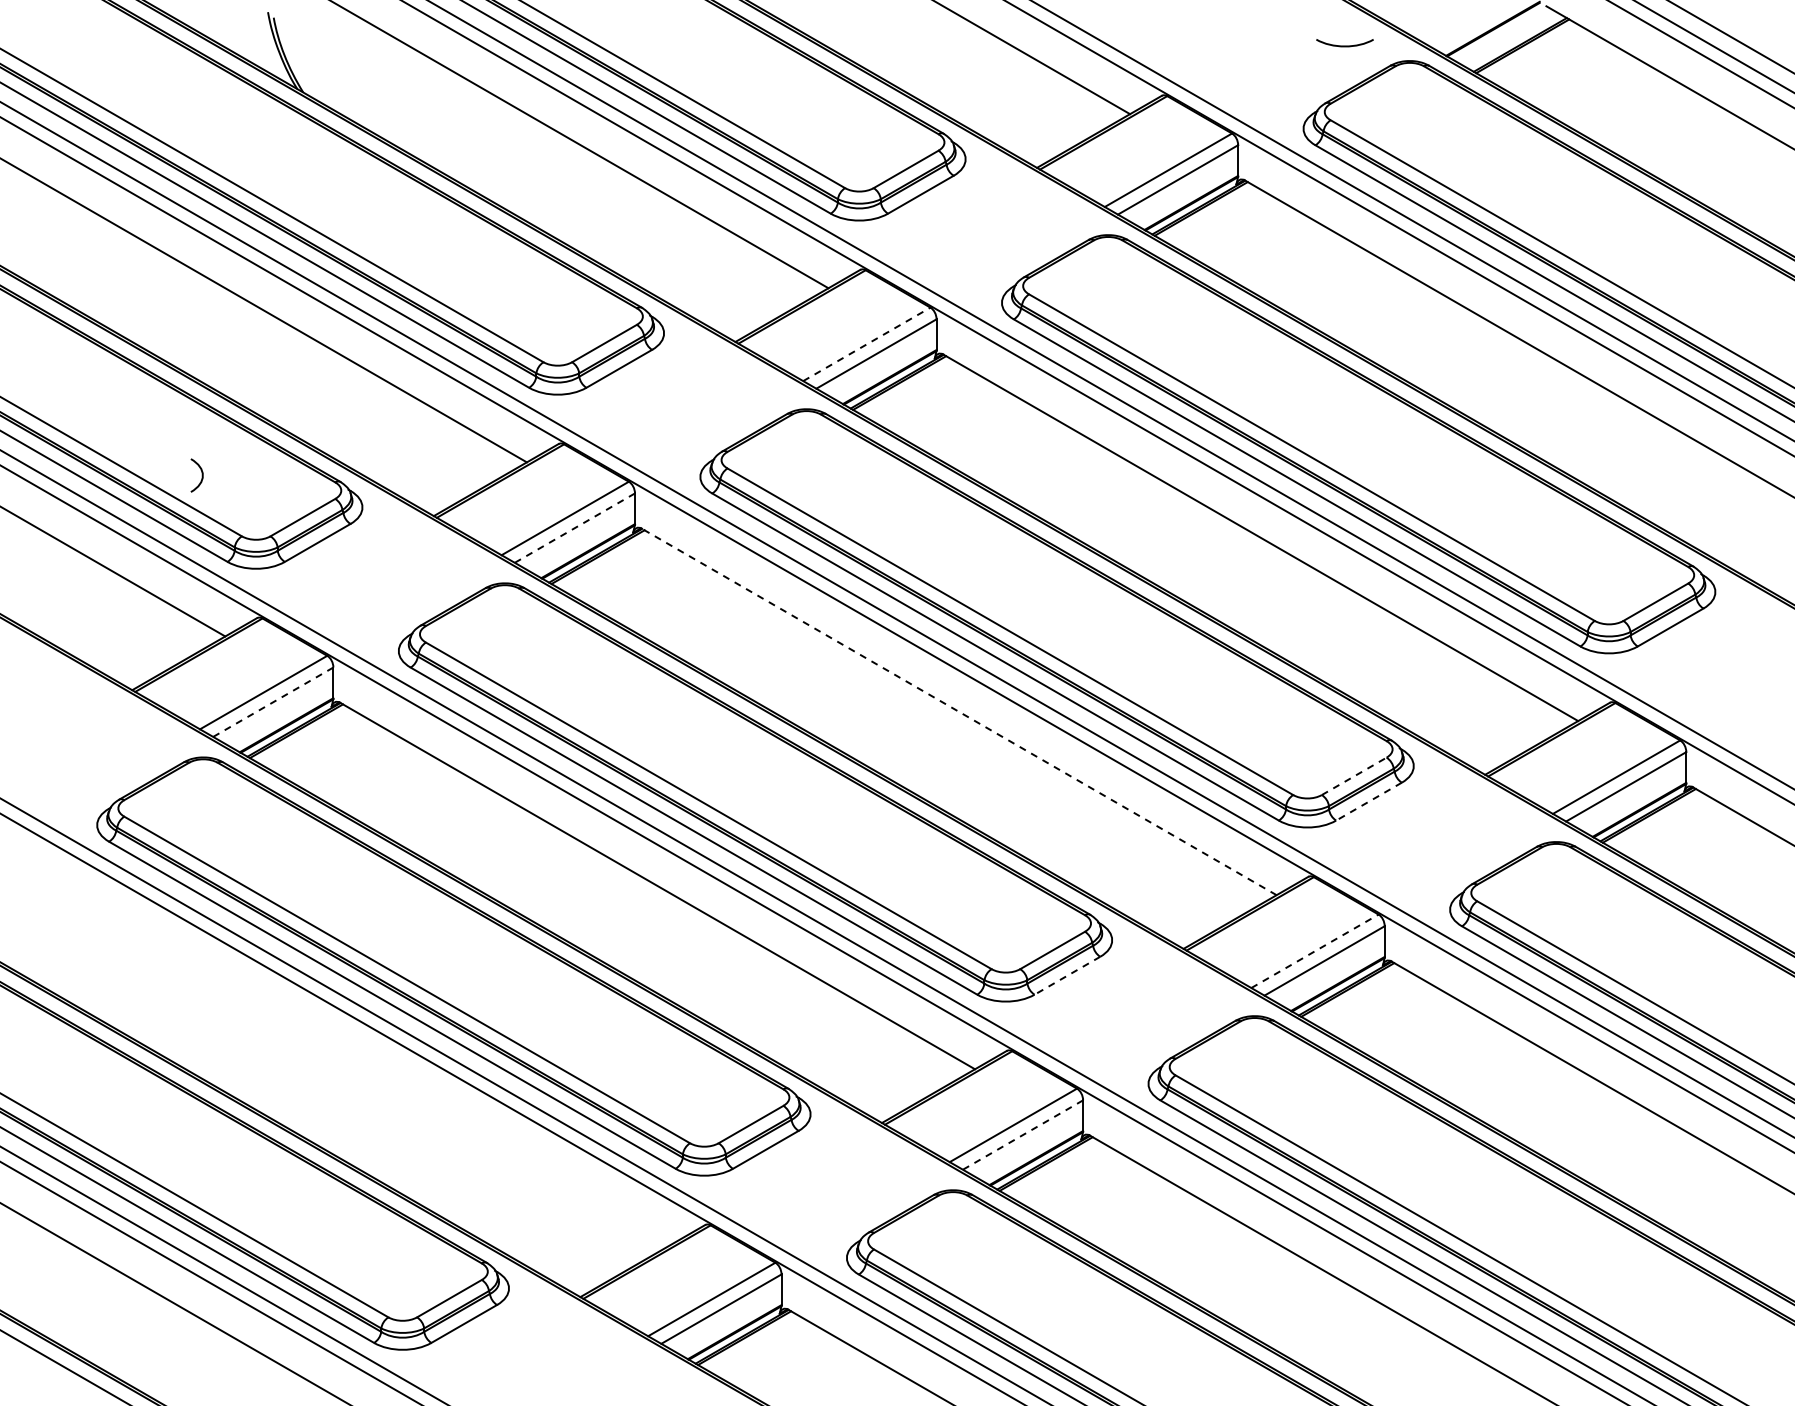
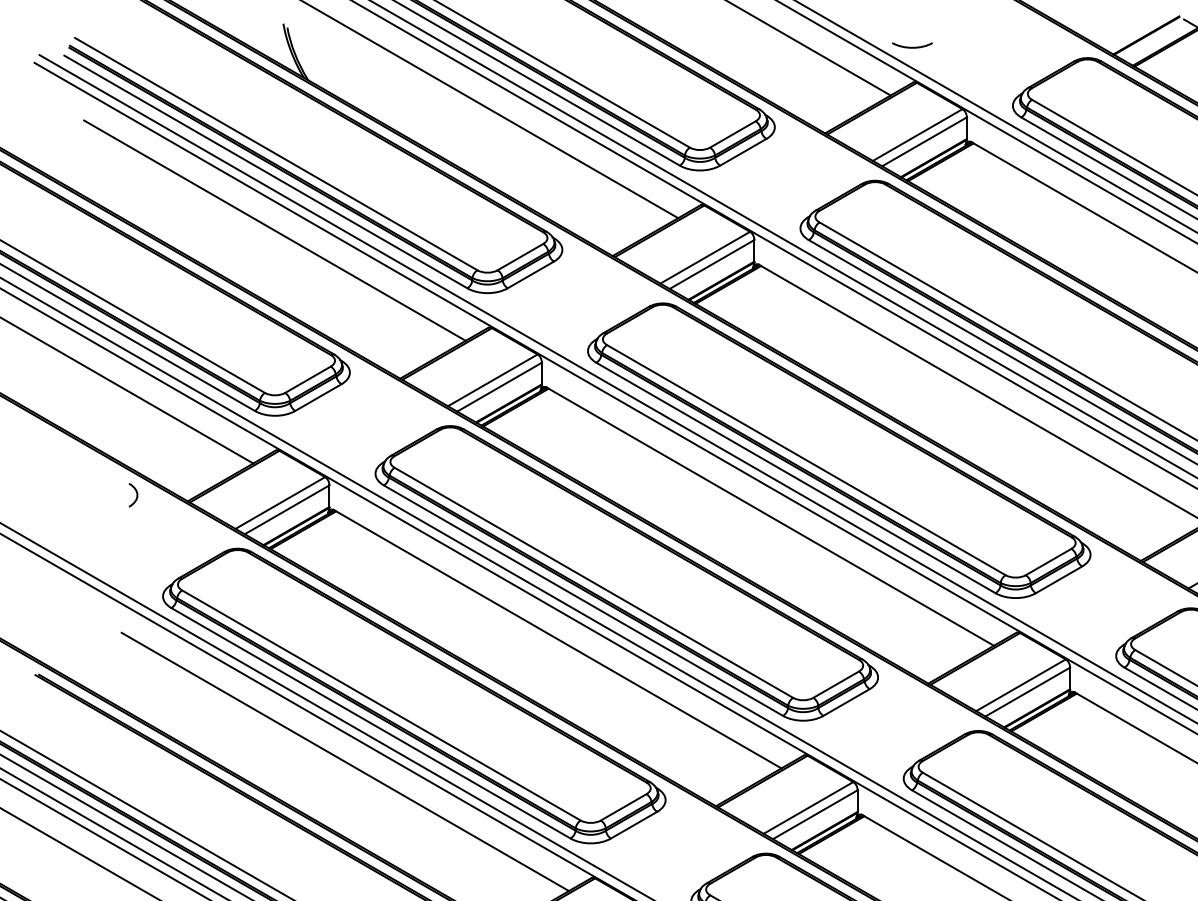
curve: (1344, 45) -> (912, 47), moved
line: (867, 344) -> (705, 257), dashed -> solid
curve: (201, 475) -> (136, 495), moved
line: (574, 528) -> (499, 387), dashed -> solid
line: (272, 702) -> (286, 510), dashed -> solid
line: (959, 711) -> (770, 516), dashed -> solid
line: (1354, 776) -> (1048, 562), dashed -> solid
line: (1369, 801) -> (1059, 579), dashed -> solid
line: (1315, 951) -> (1021, 685), dashed -> solid
line: (1067, 975) -> (846, 702), dashed -> solid
line: (355, 1059) -> (345, 761), added
line: (1022, 1135) -> (814, 815), dashed -> solid

